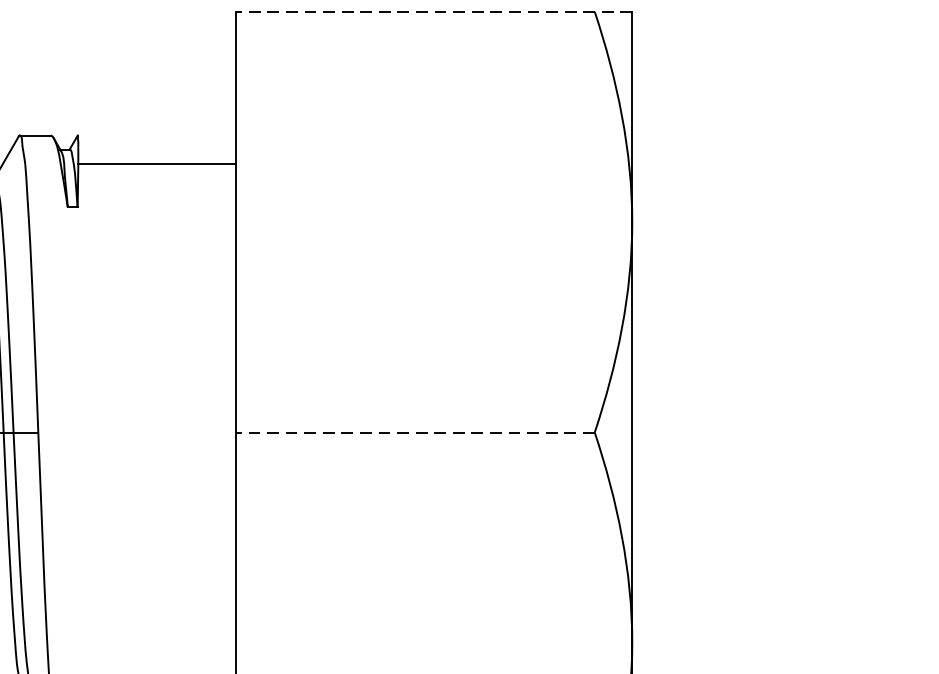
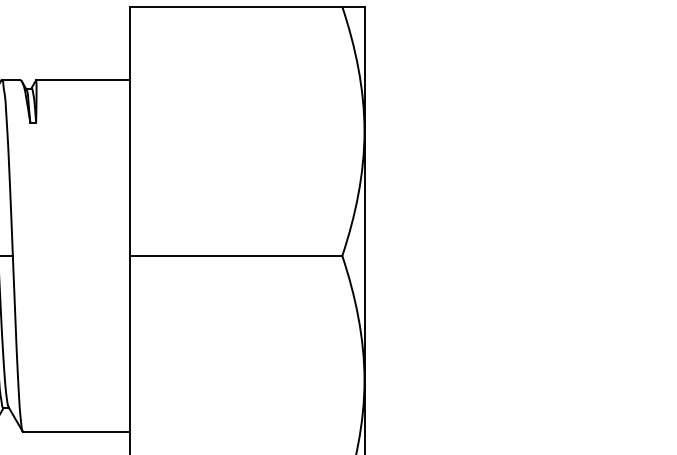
line: (432, 11) -> (246, 6), dashed -> solid
line: (157, 164) -> (83, 80), moved
line: (414, 431) -> (235, 255), dashed -> solid

